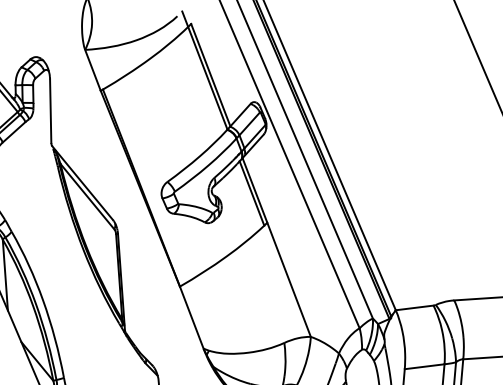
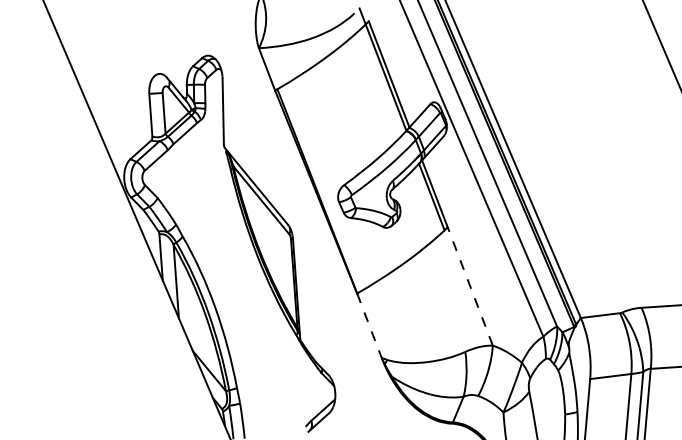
line: (289, 279) -> (470, 286), solid -> dashed
line: (191, 318) -> (369, 326), solid -> dashed

